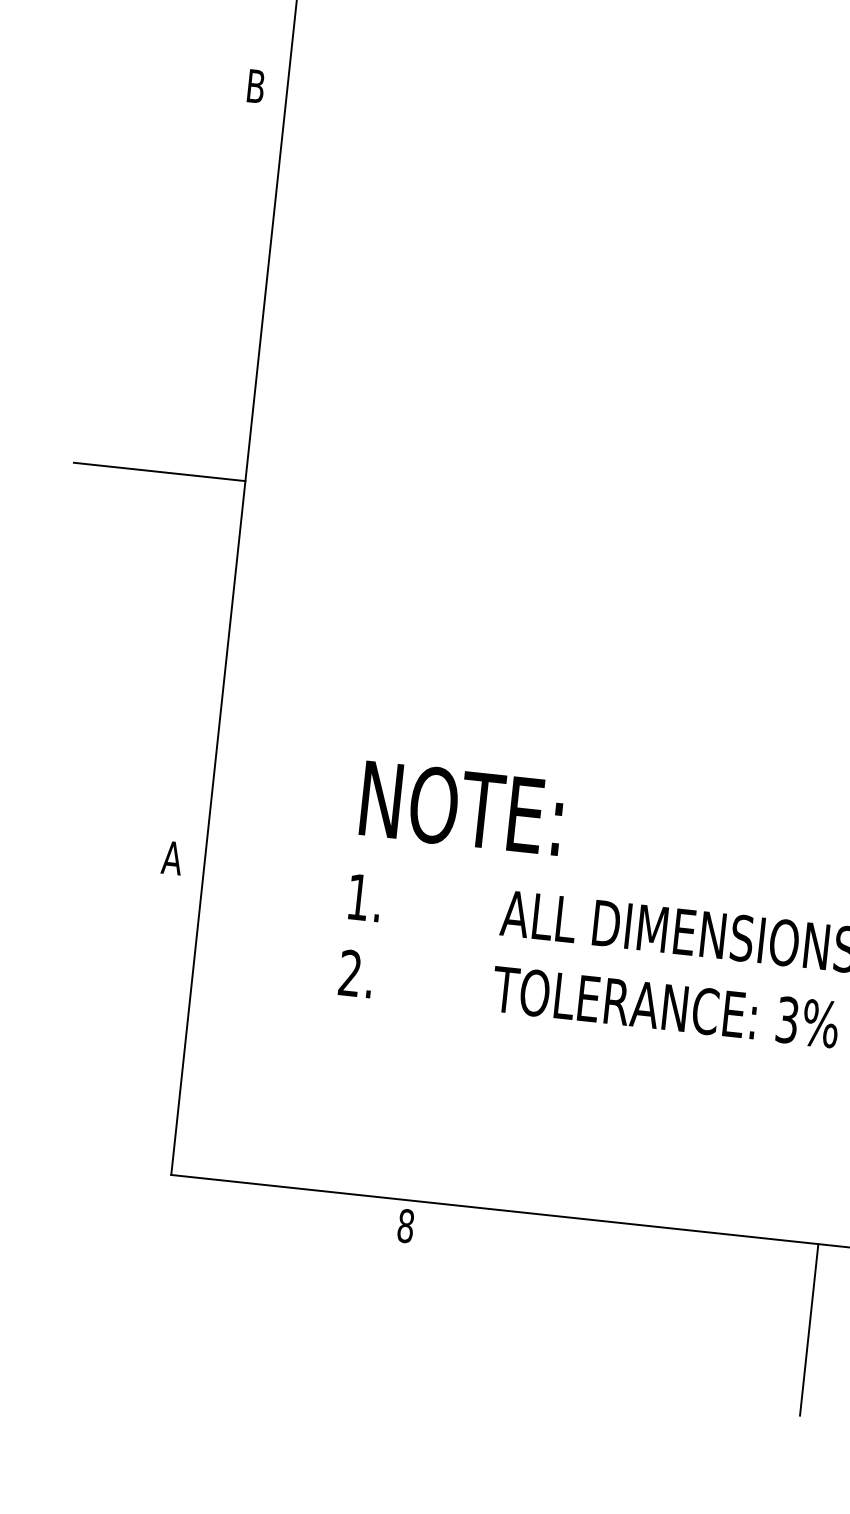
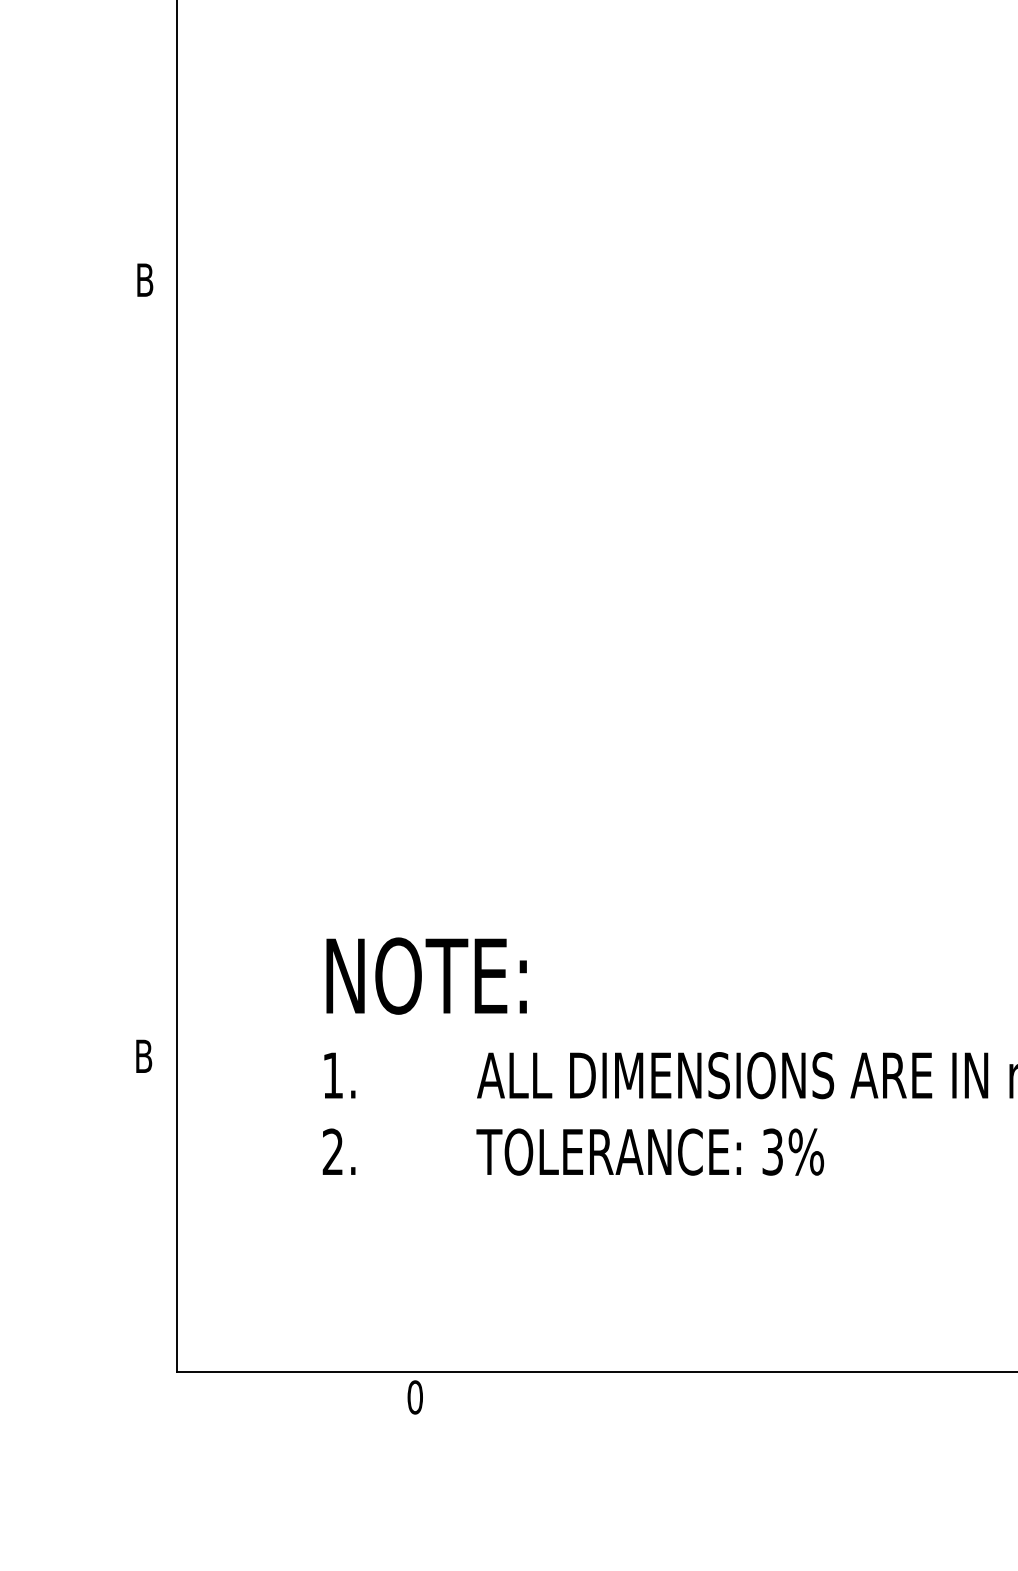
line: (159, 471) -> (90, 673), removed
text: (172, 857) -> (143, 1055), A -> B
text: (405, 1226) -> (414, 1397), 8 -> 0
line: (809, 1329) -> (827, 1457), removed

